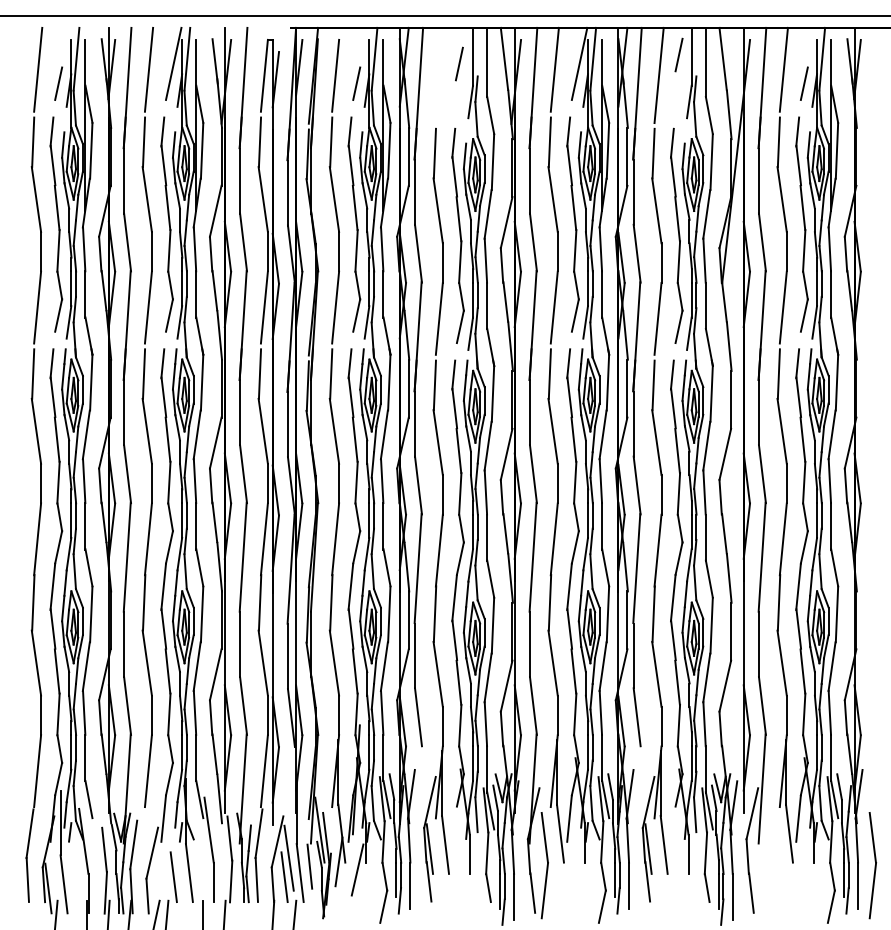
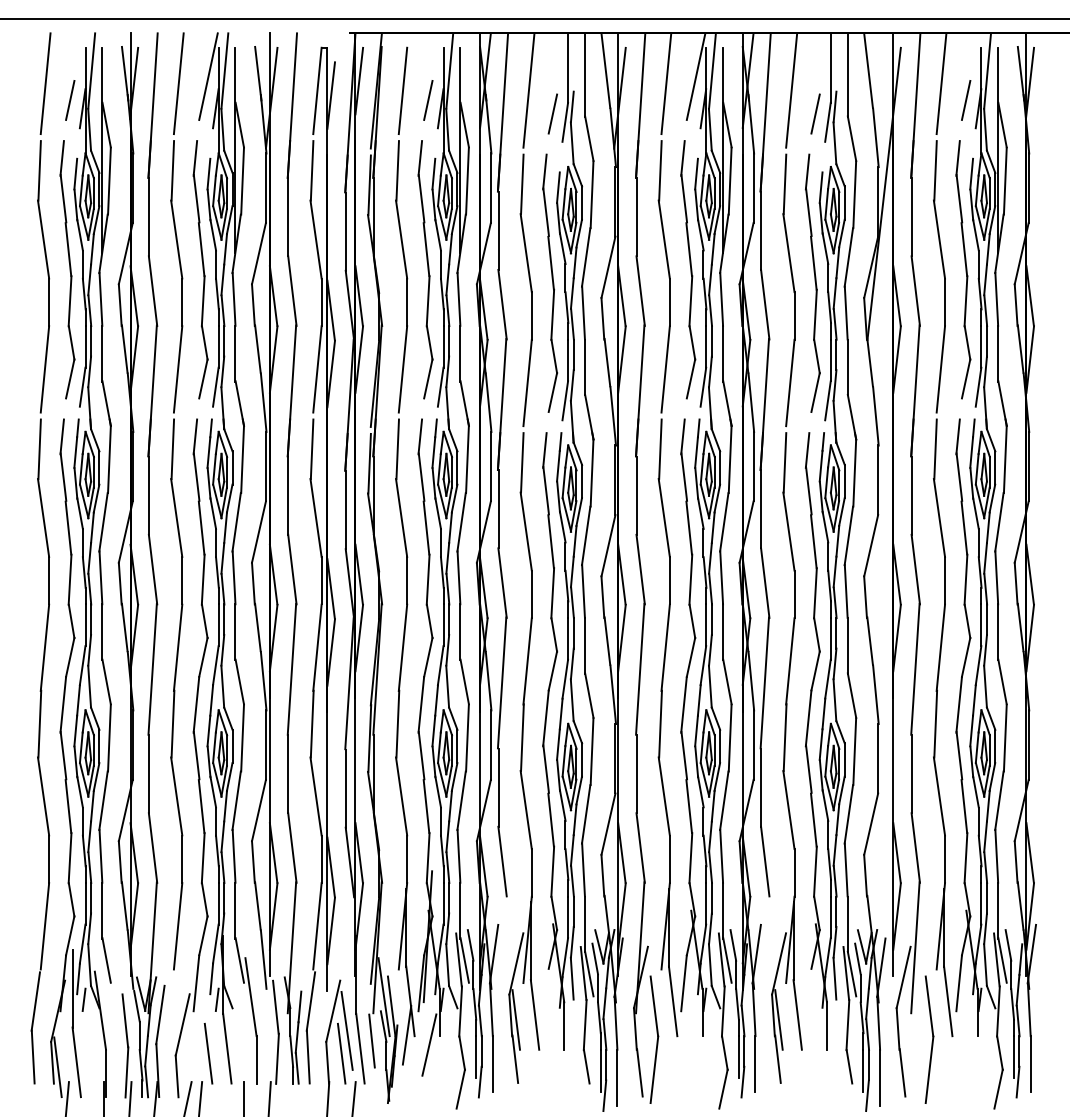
line: (678, 54) -> (814, 113), moved
line: (459, 63) -> (553, 113), moved
line: (440, 75) -> (528, 90), added
part: (872, 865) -> (929, 1039), moved

